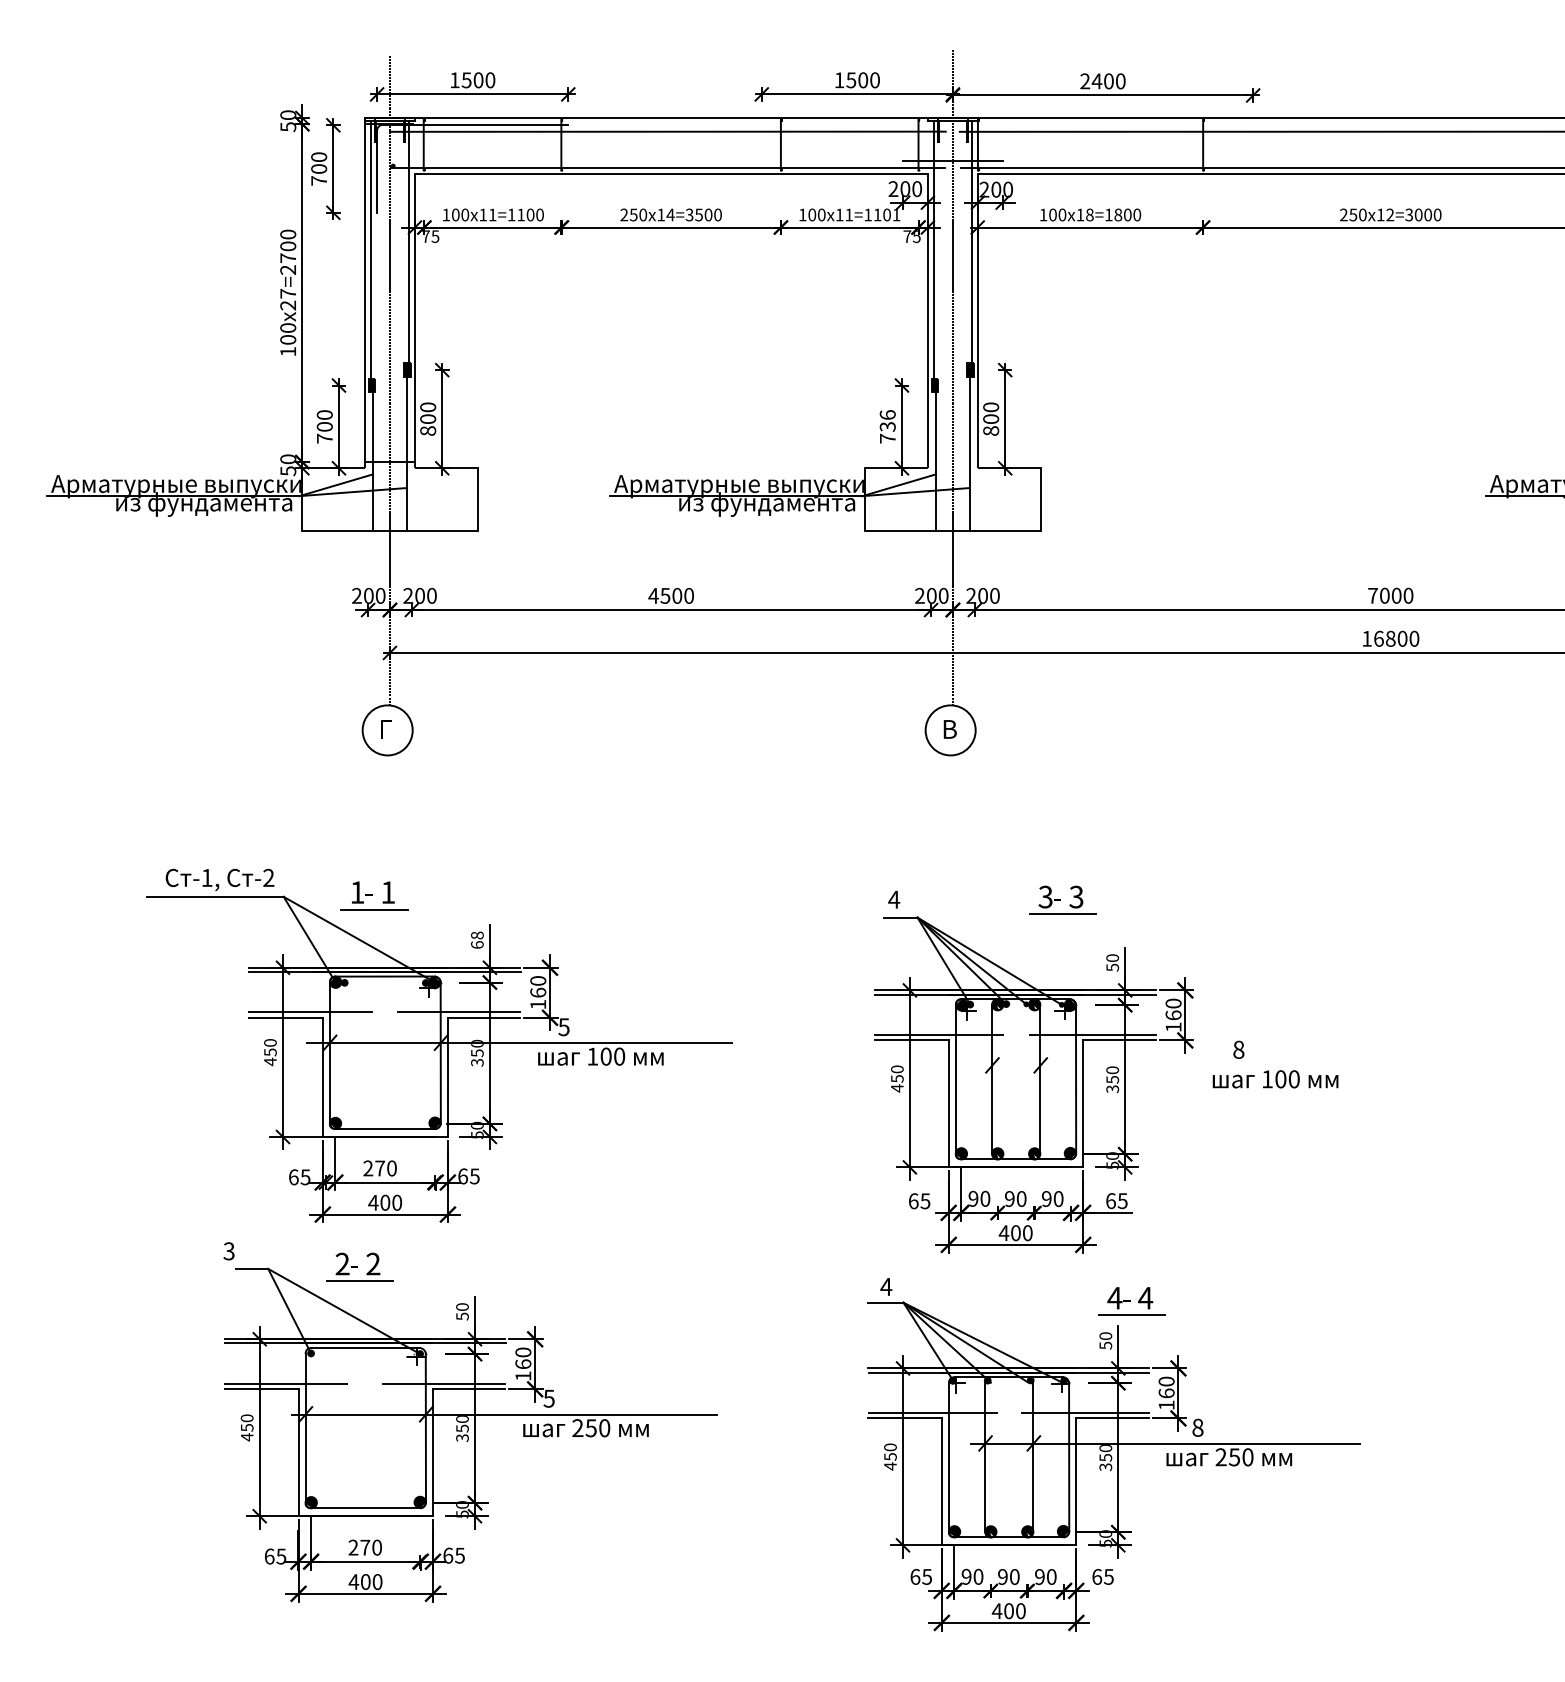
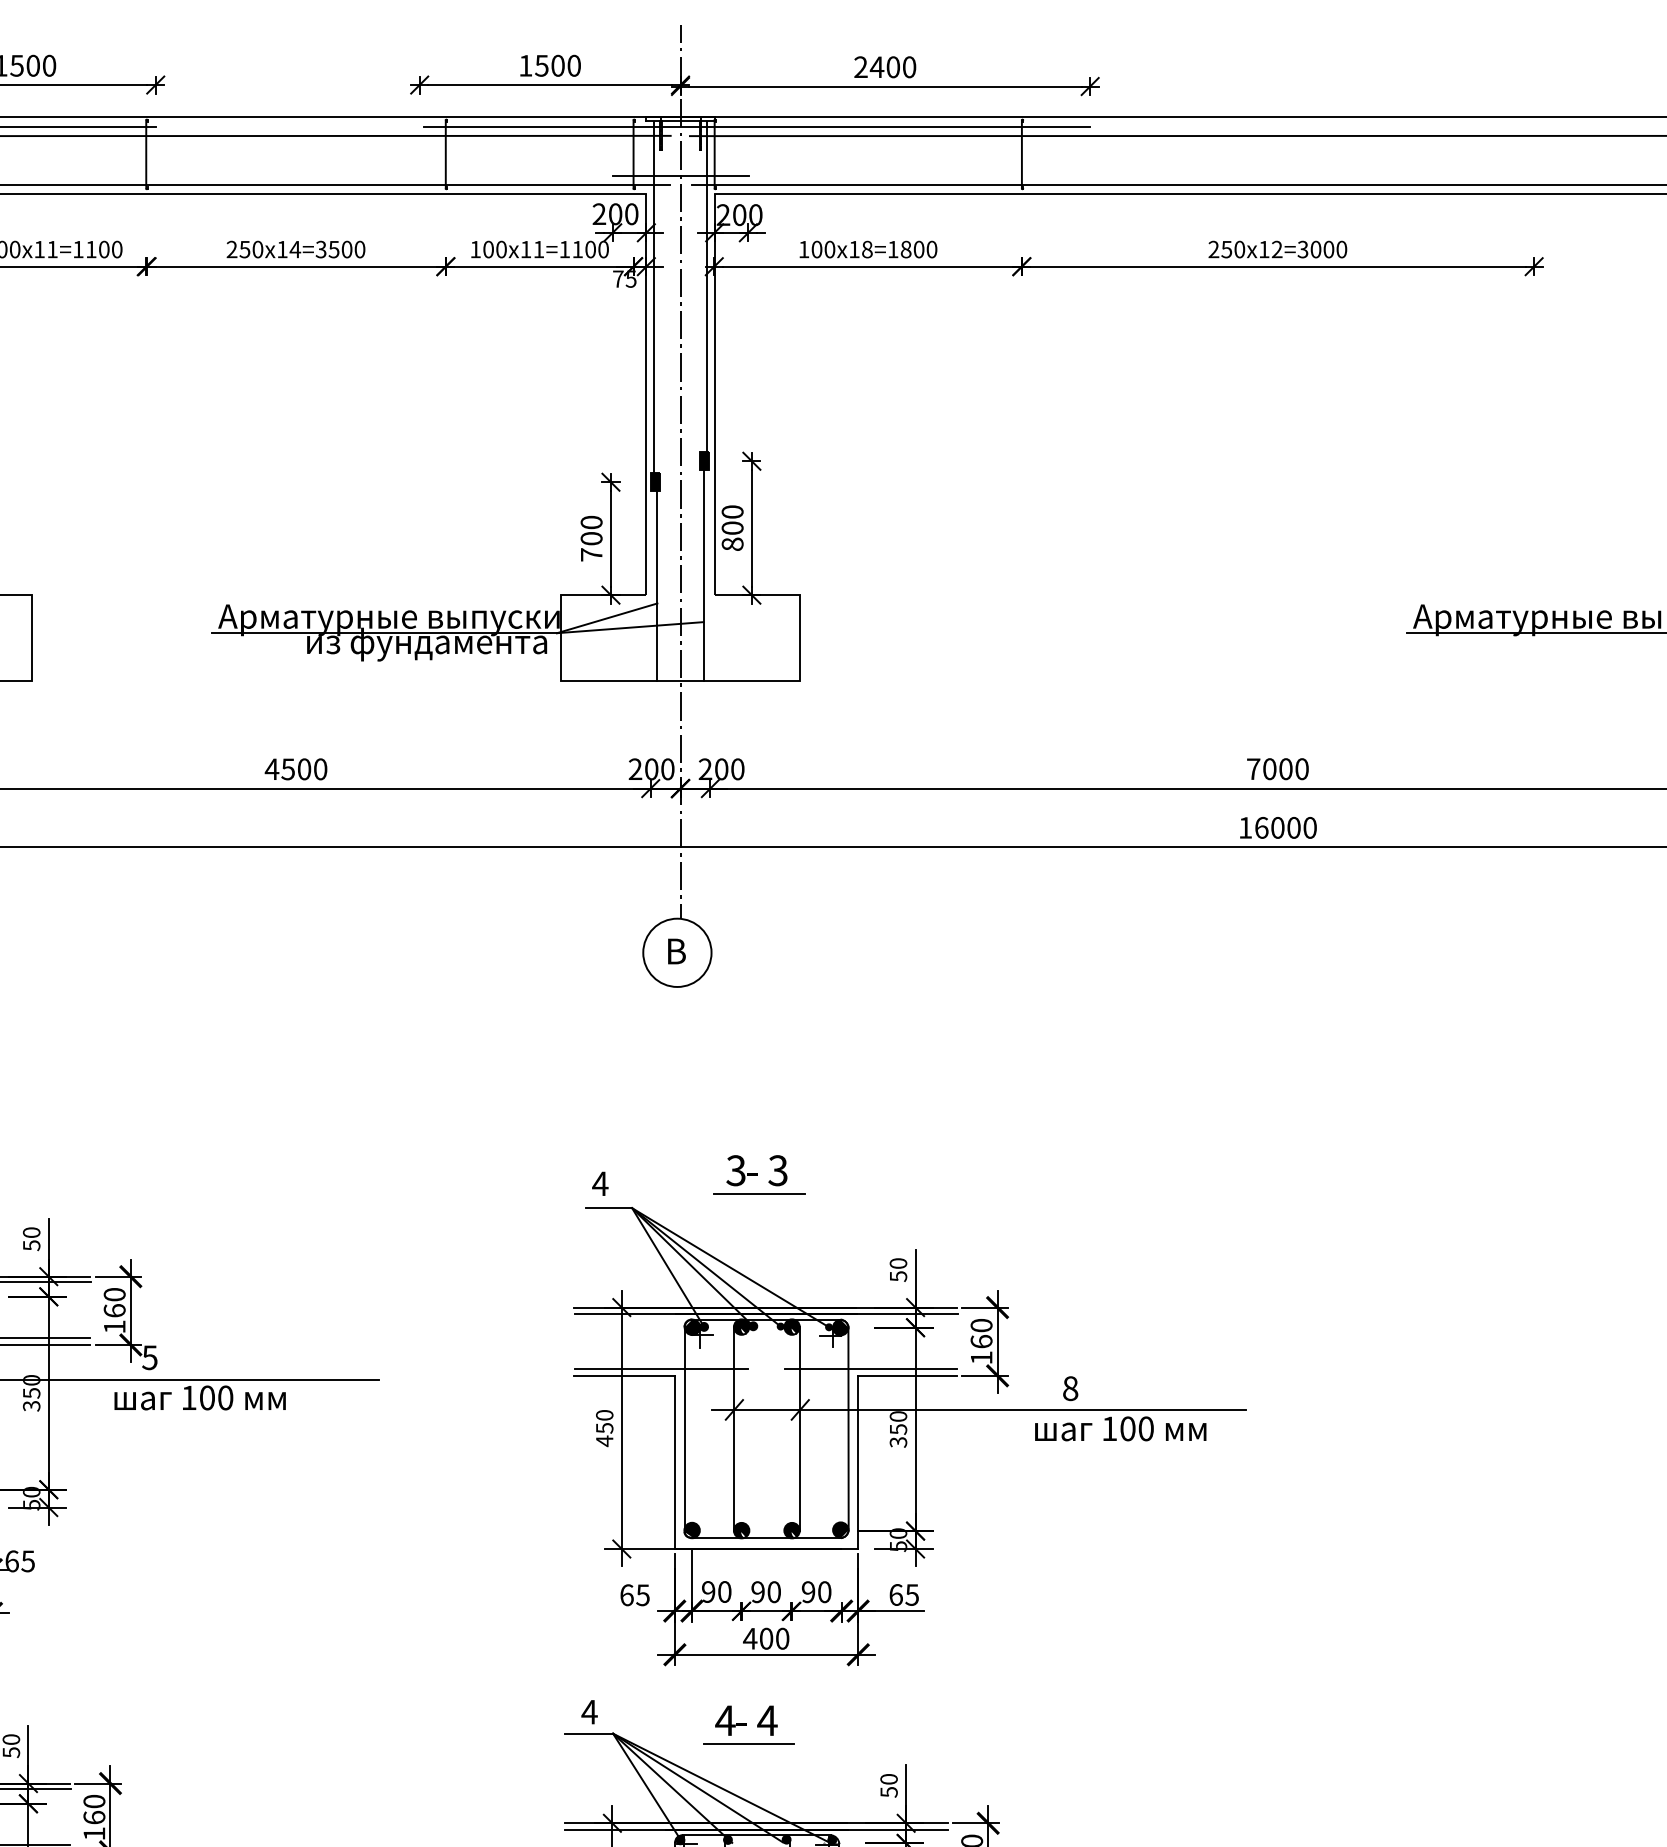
line: (1009, 125) -> (757, 127), added
text: (896, 214) -> (603, 248), 11=1101 -> 11=1100
text: (887, 420) -> (591, 529), 736 -> 700
text: (1390, 638) -> (1277, 827), 16800 -> 16000
part: (1062, 899) -> (759, 1173), moved
text: (477, 939) -> (31, 1238), 68 -> 50
line: (1171, 1065) -> (978, 1410), added
part: (1131, 1301) -> (748, 1725), moved

